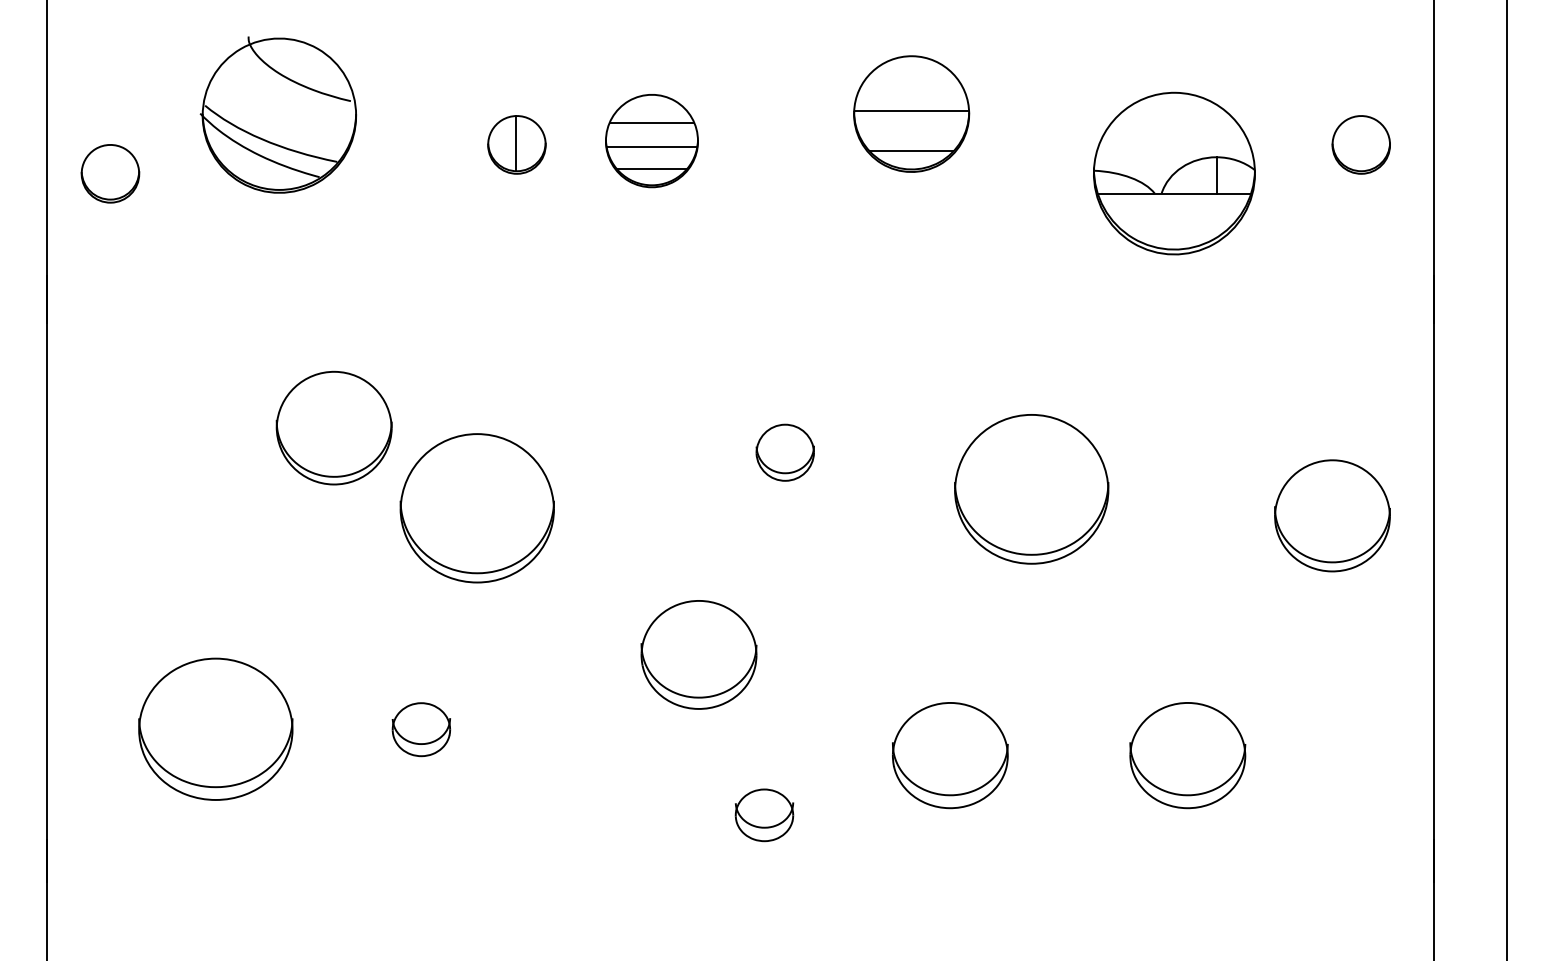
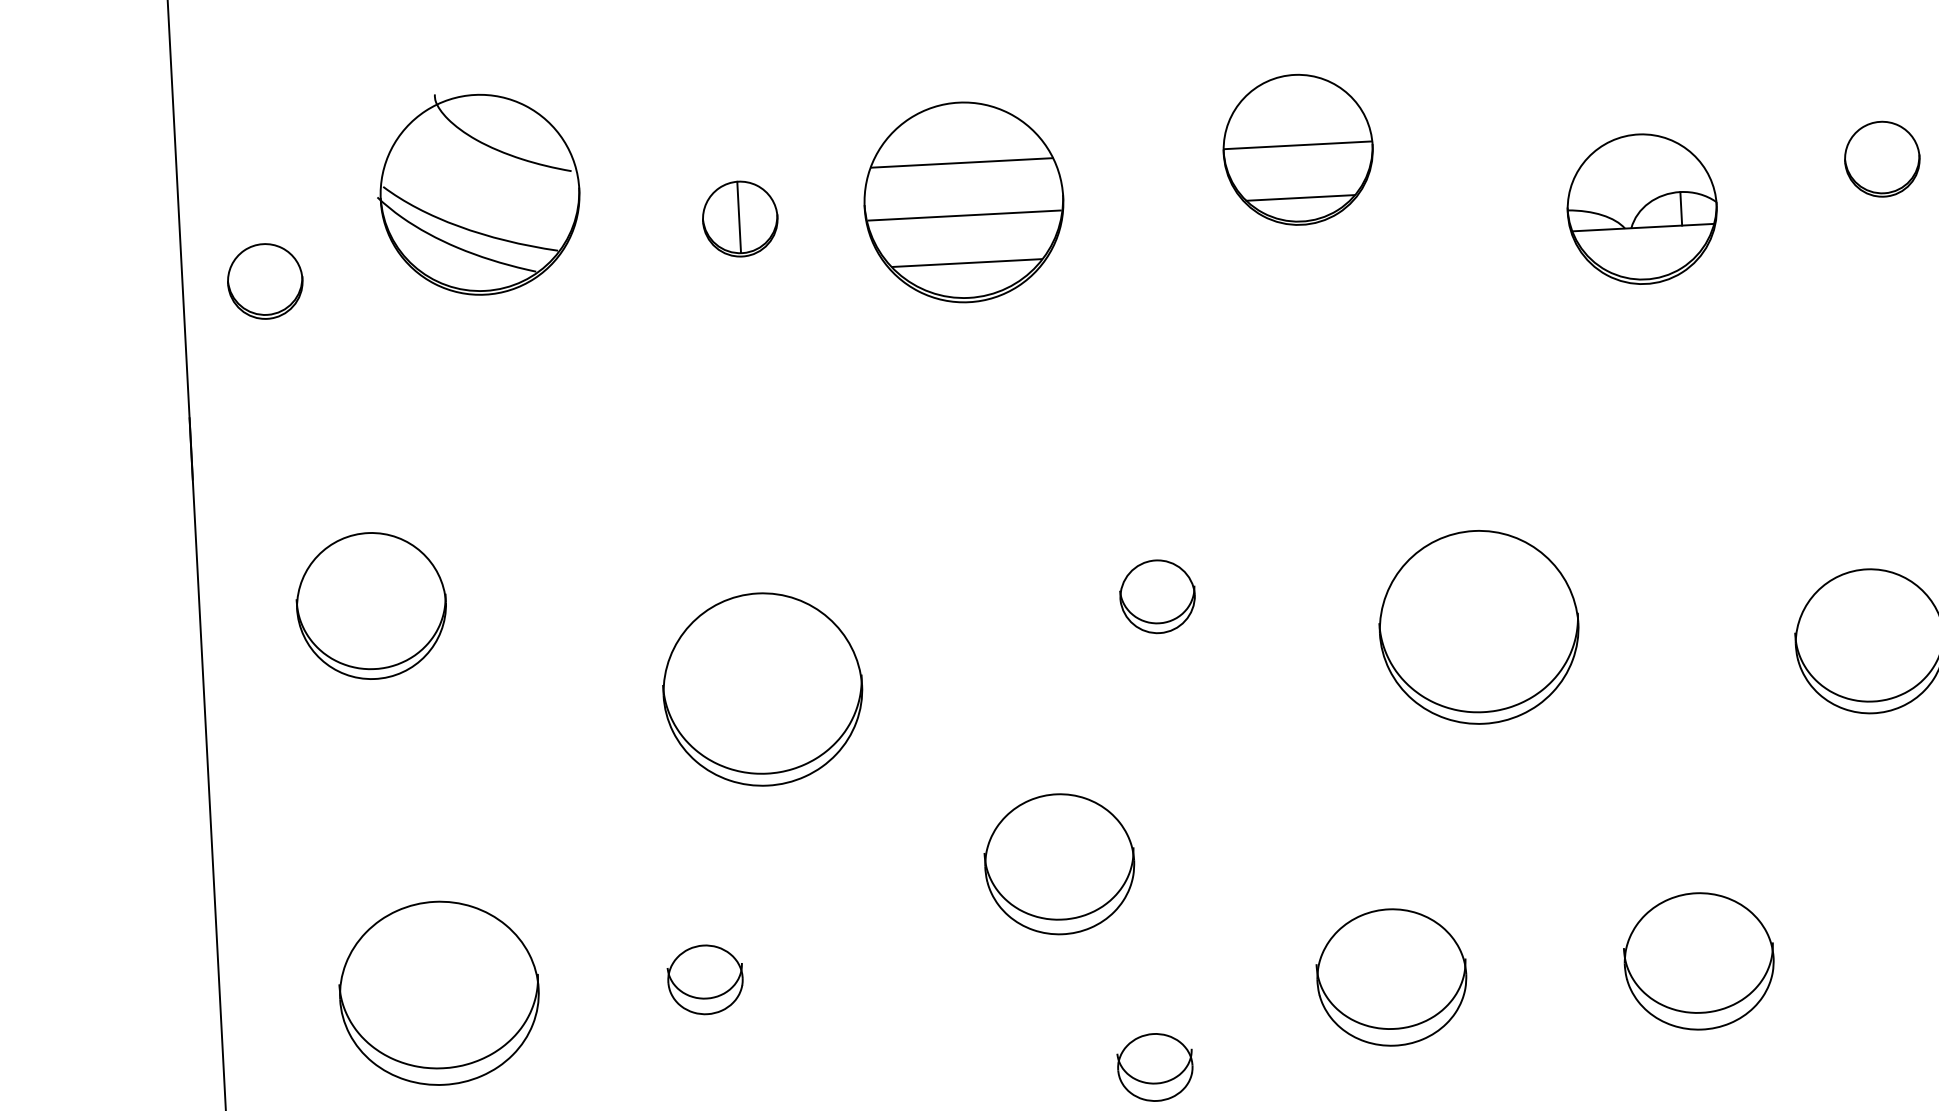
part: (651, 140) -> (963, 201), size x1.67
part: (516, 144) -> (739, 218), moved
part: (1173, 173) -> (1641, 208), size x0.71
part: (333, 427) -> (370, 605), moved

